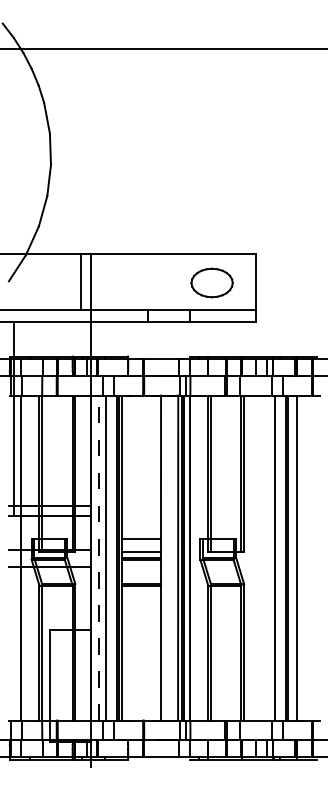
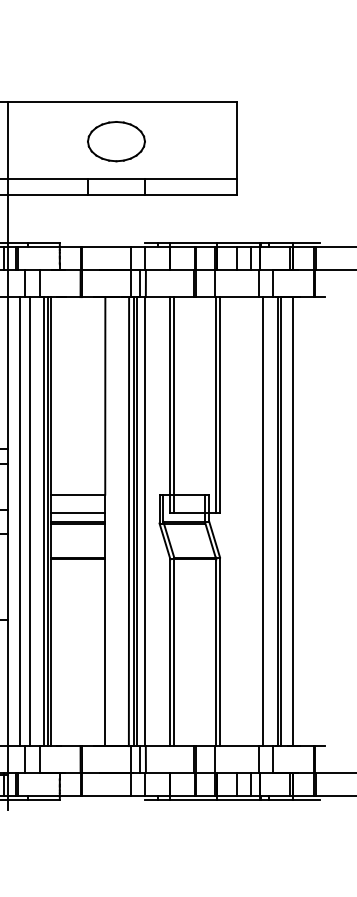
part: (211, 282) -> (115, 140), moved
line: (99, 558) -> (20, 522), dashed -> solid

